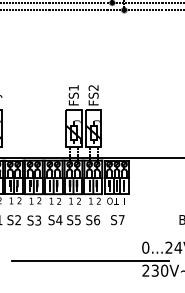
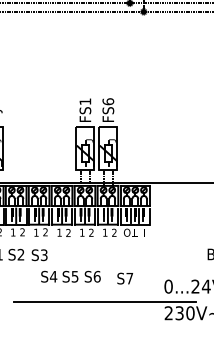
text: (93, 87) -> (108, 101), FS2 -> FS6
text: (73, 219) -> (70, 276), moved
text: (117, 219) -> (125, 278), moved

